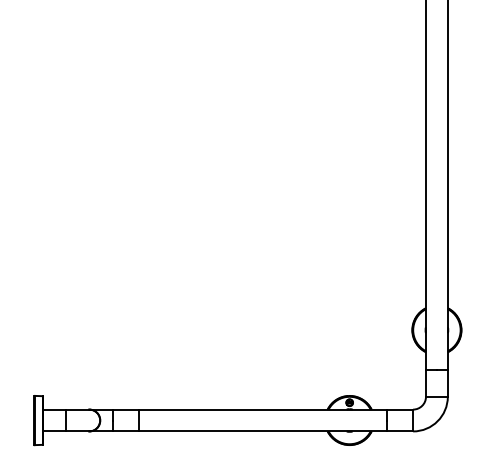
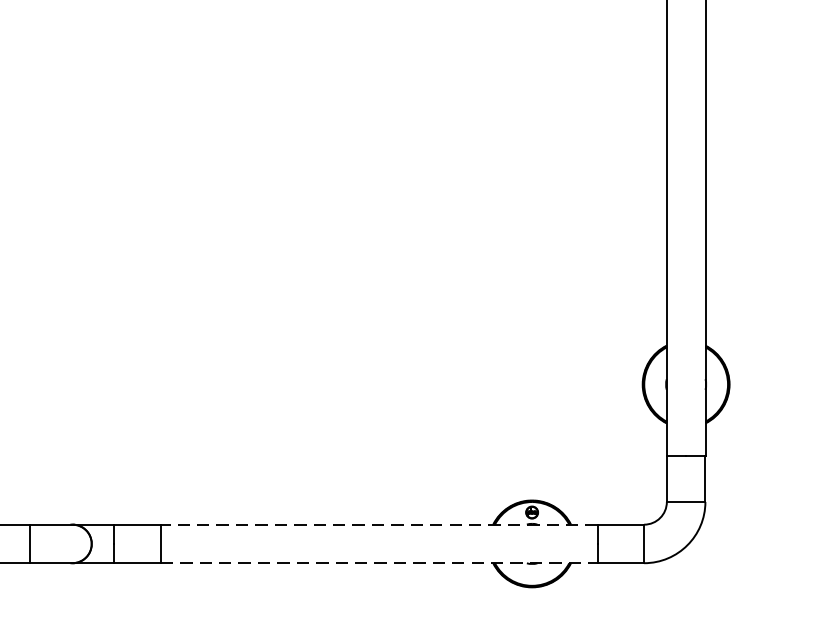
line: (263, 409) -> (379, 524), solid -> dashed
line: (263, 431) -> (379, 563), solid -> dashed

